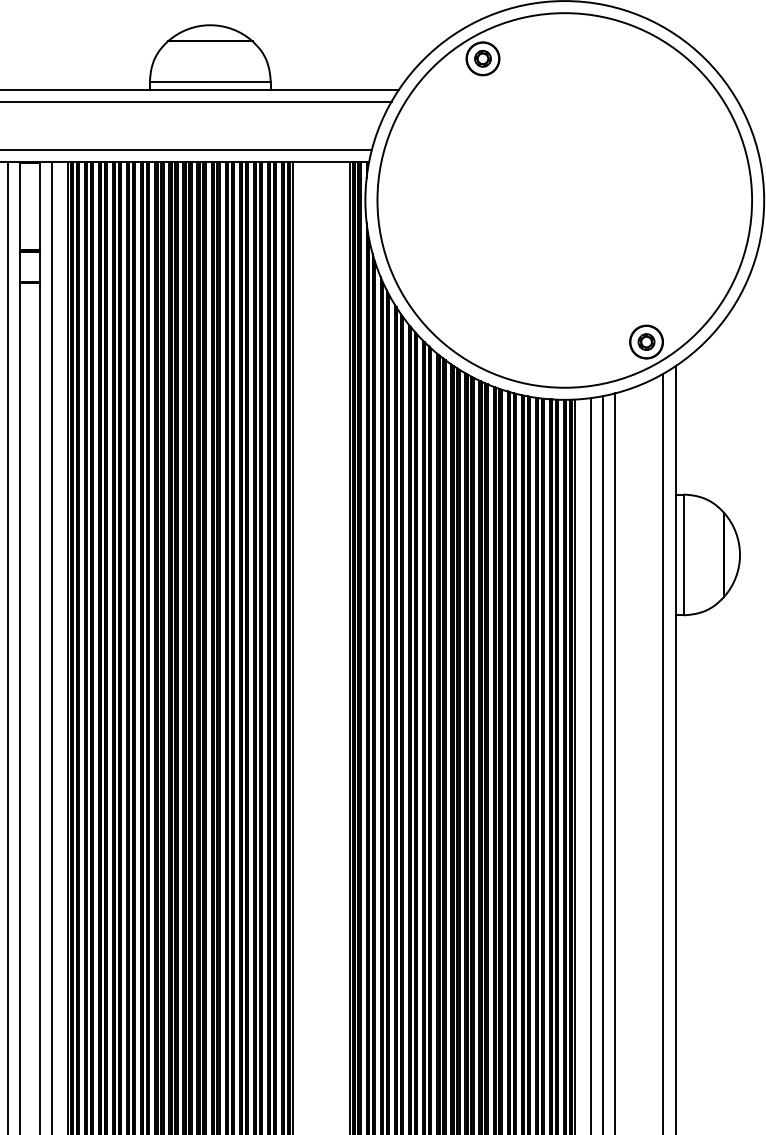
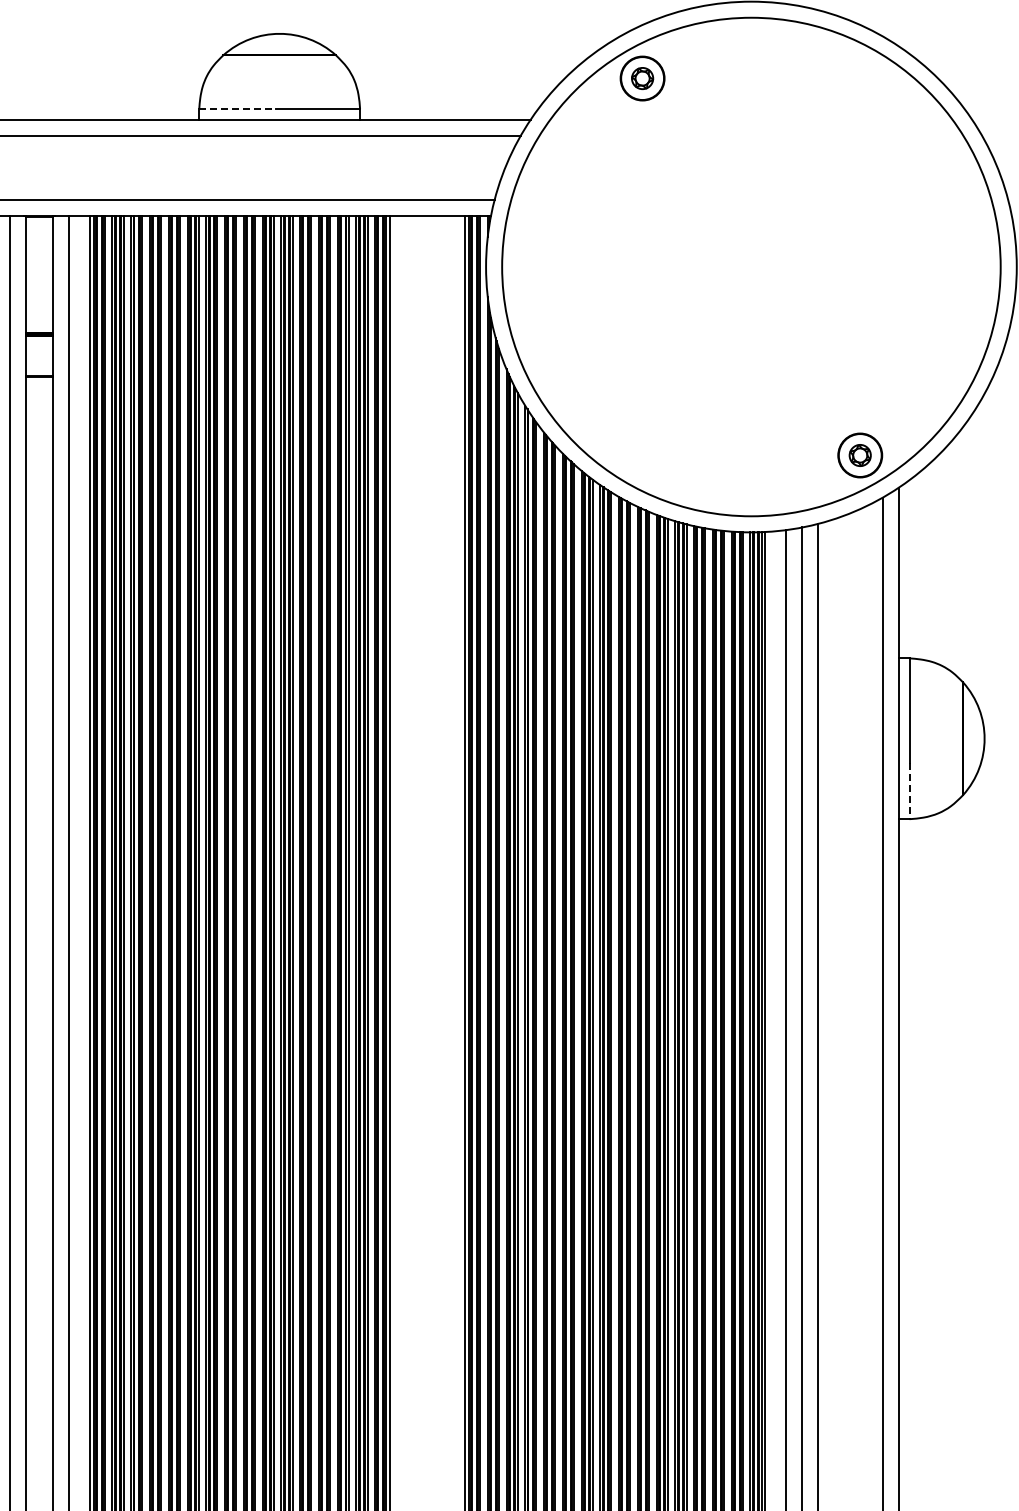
line: (178, 81) -> (237, 108), solid -> dashed
line: (683, 594) -> (909, 791), solid -> dashed

